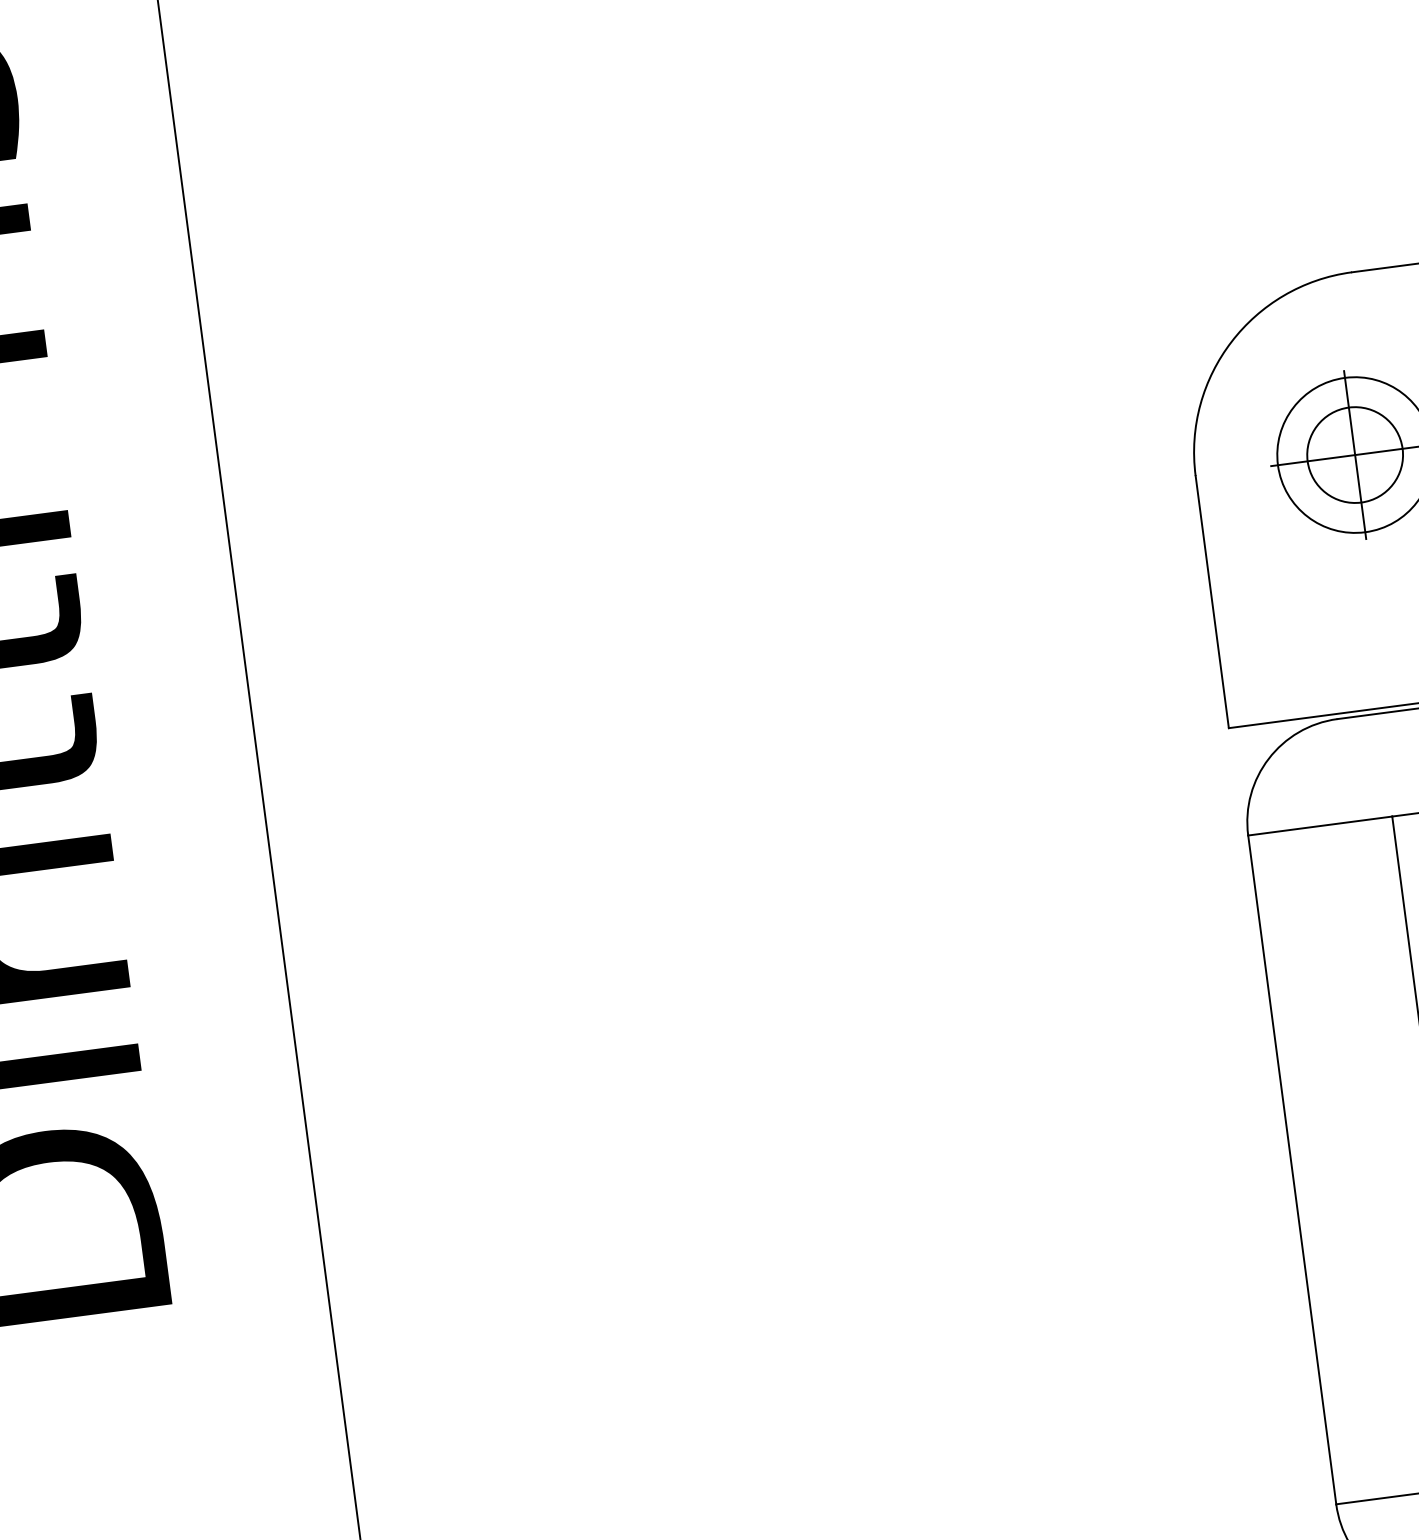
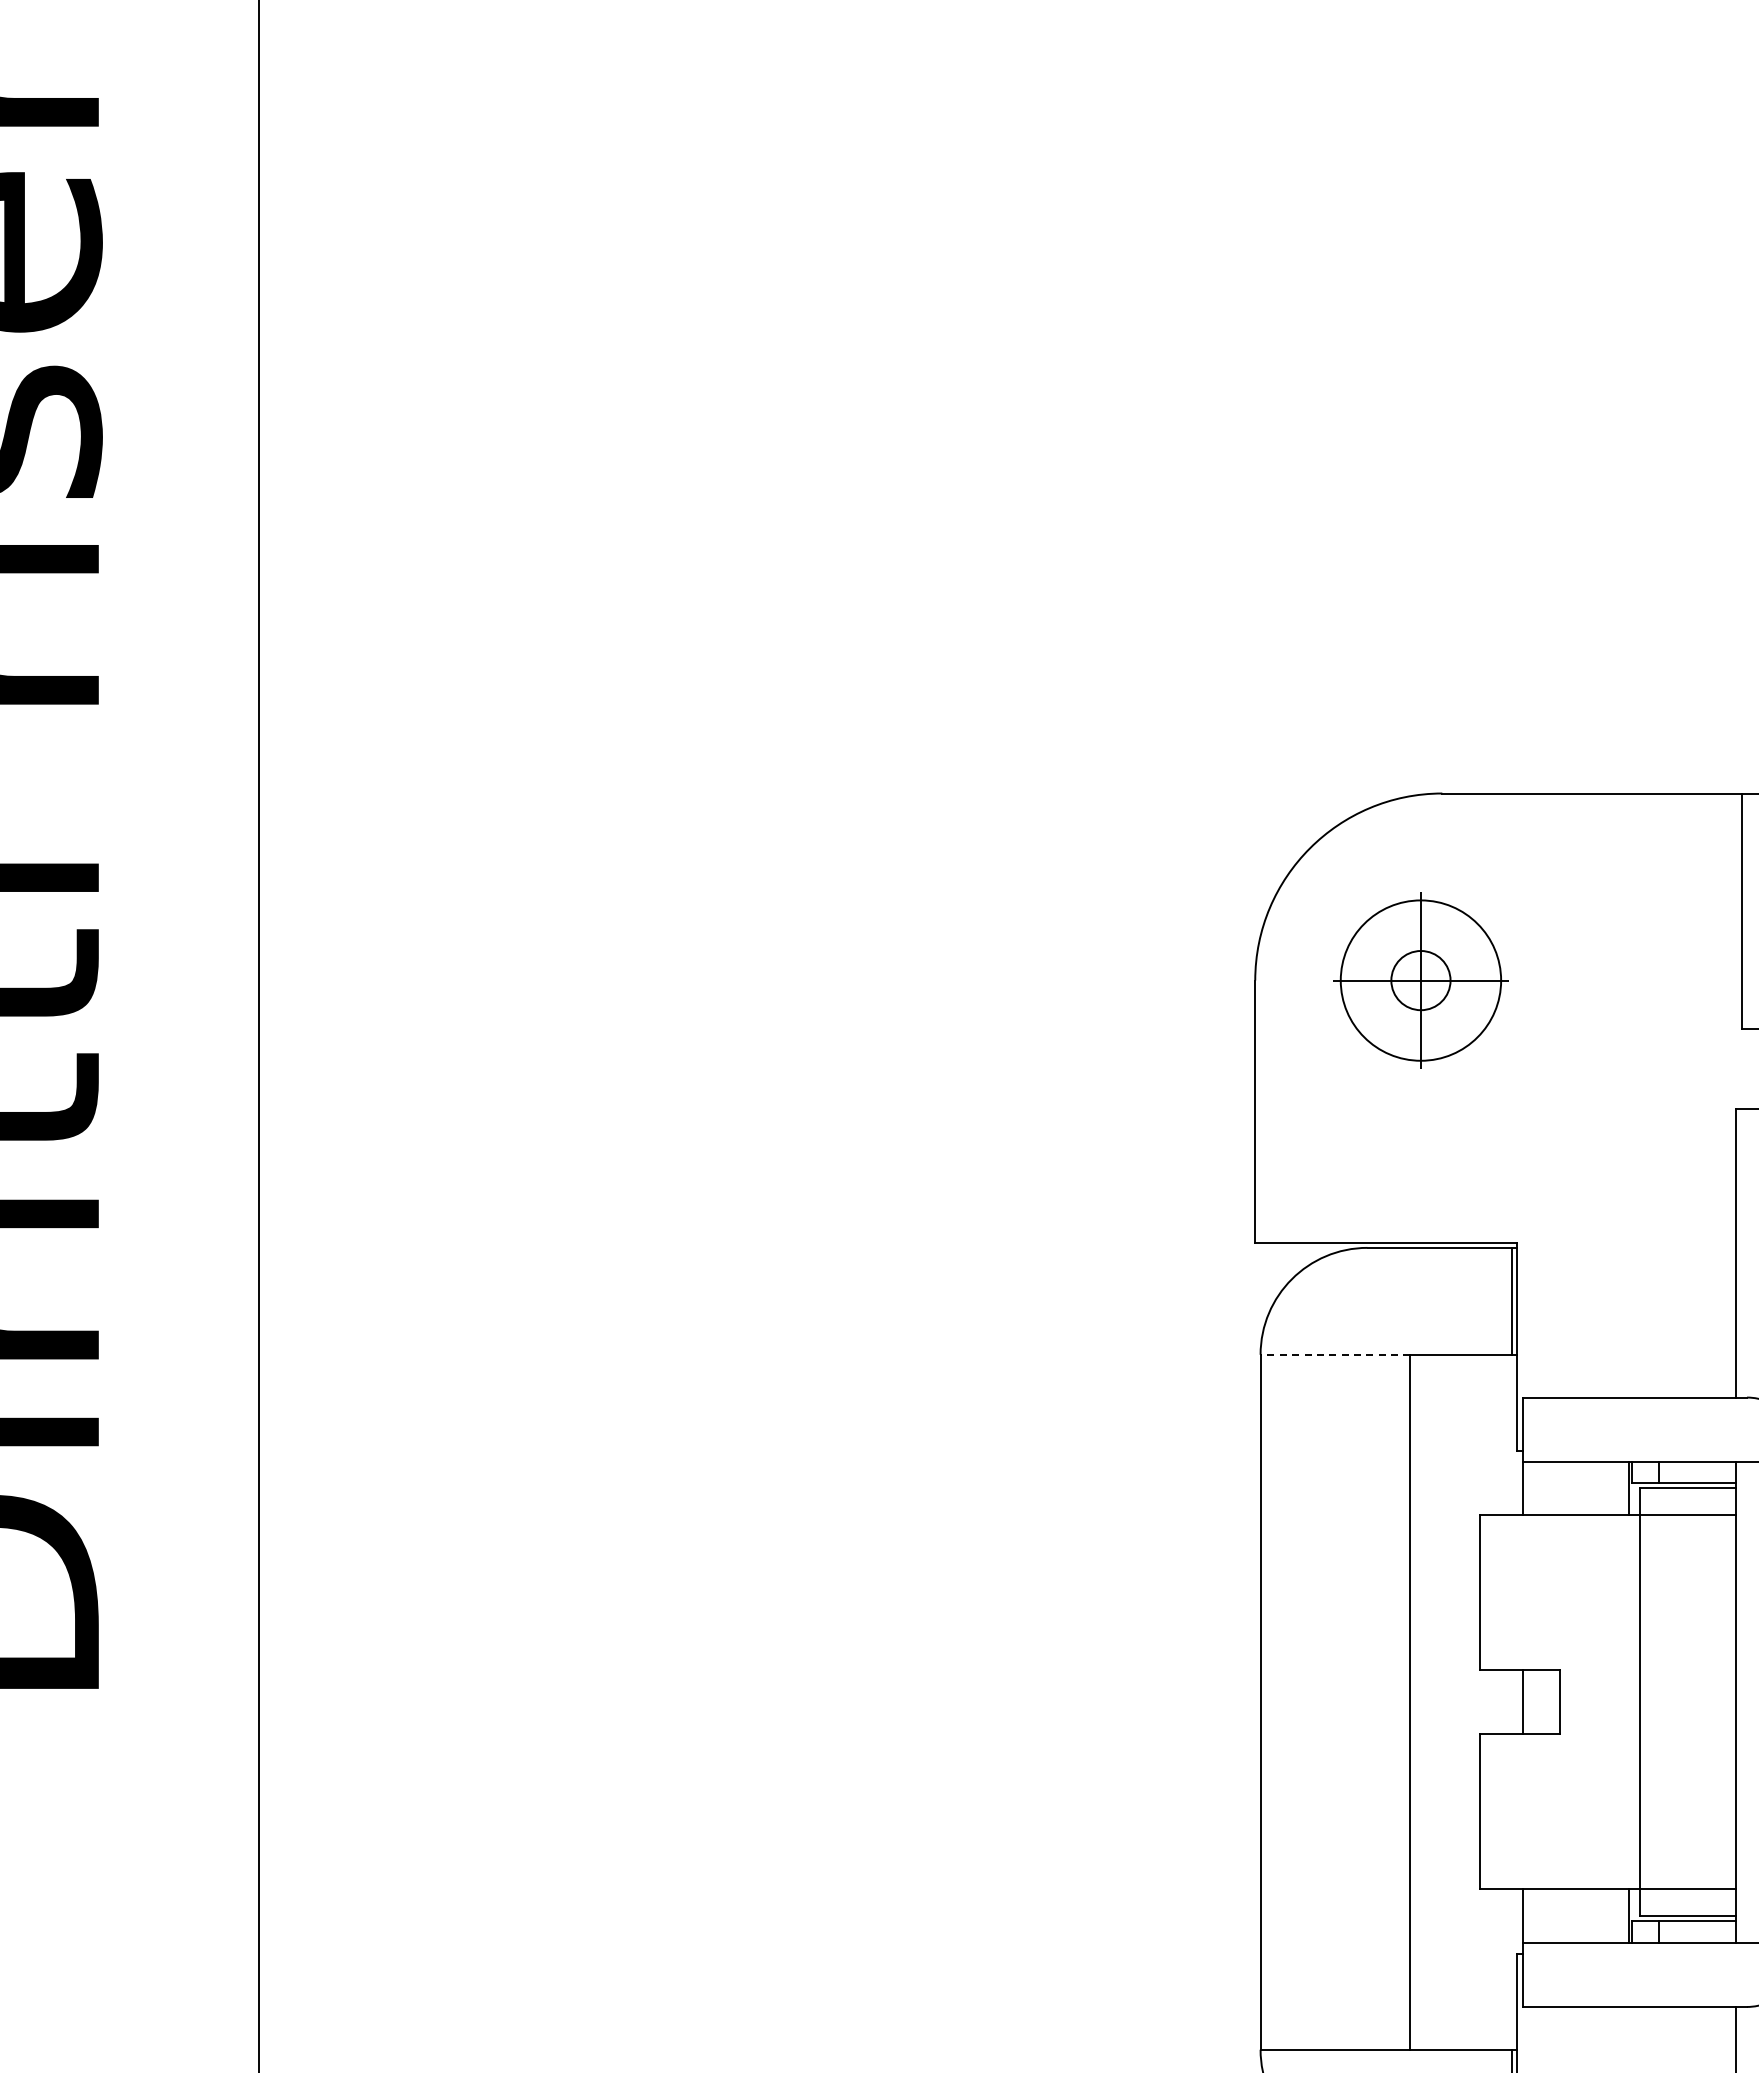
circle: (1354, 455) -> (1420, 980), size x0.6
line: (1320, 825) -> (1335, 1354), solid -> dashed

